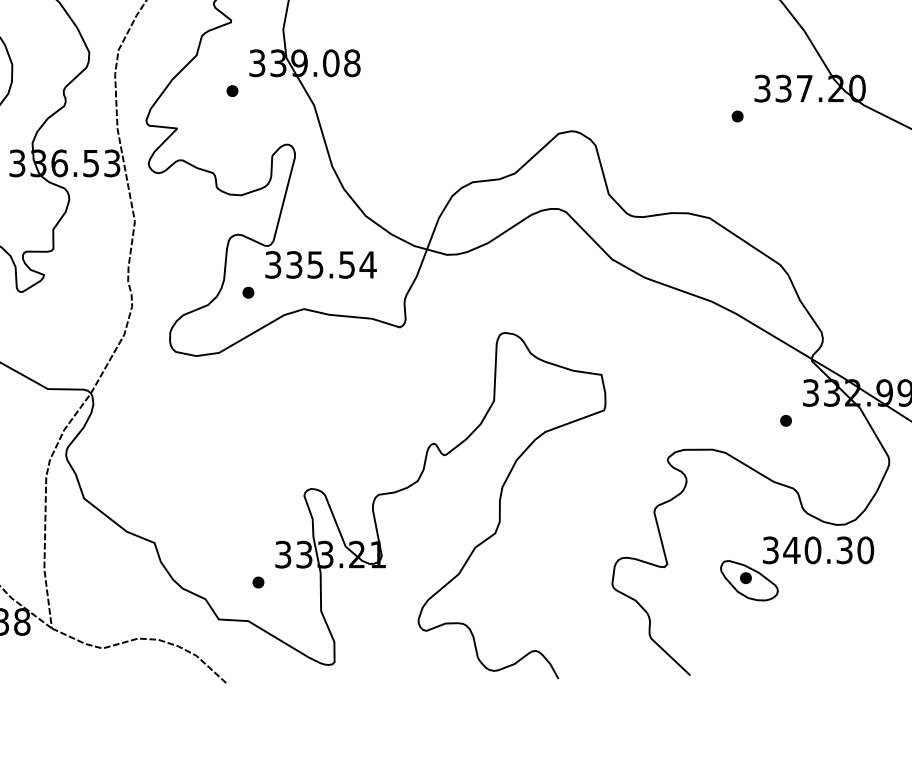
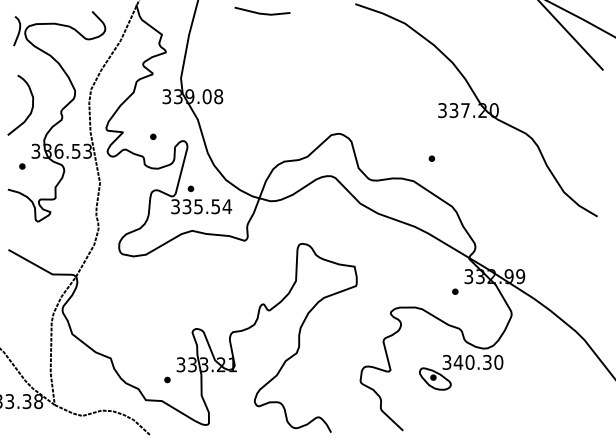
part: (232, 90) -> (153, 136), moved
part: (736, 116) -> (431, 158), moved
part: (247, 292) -> (190, 188), moved

